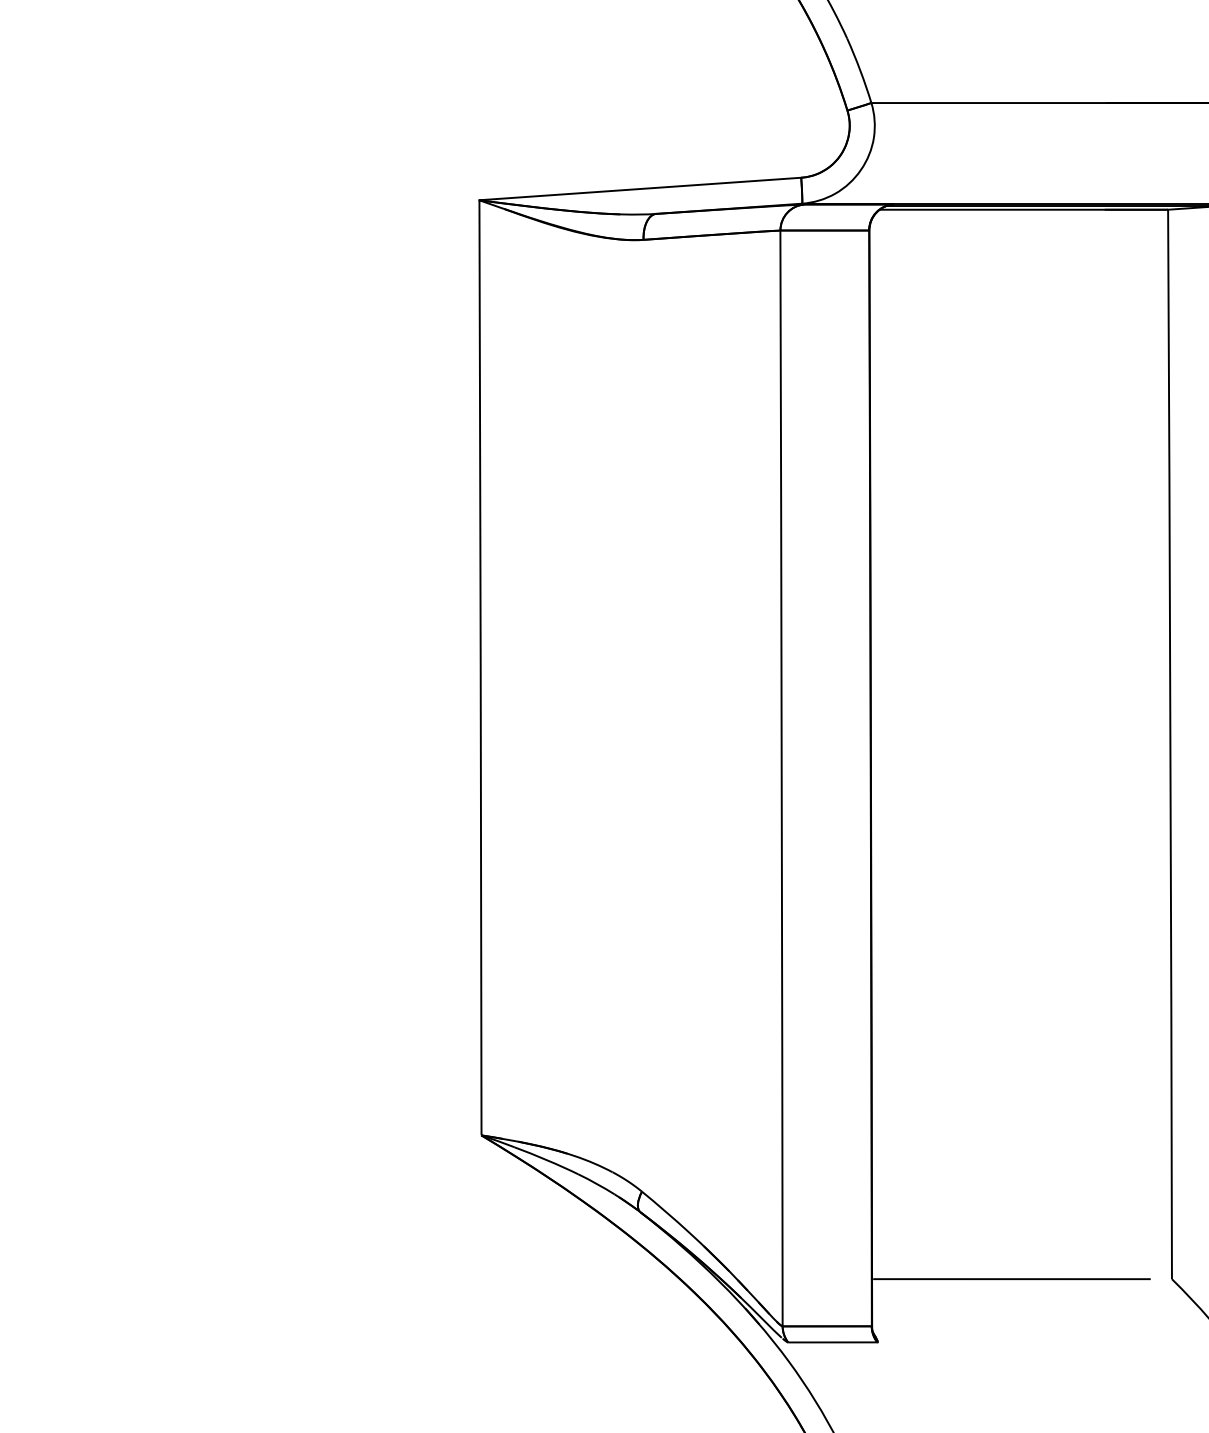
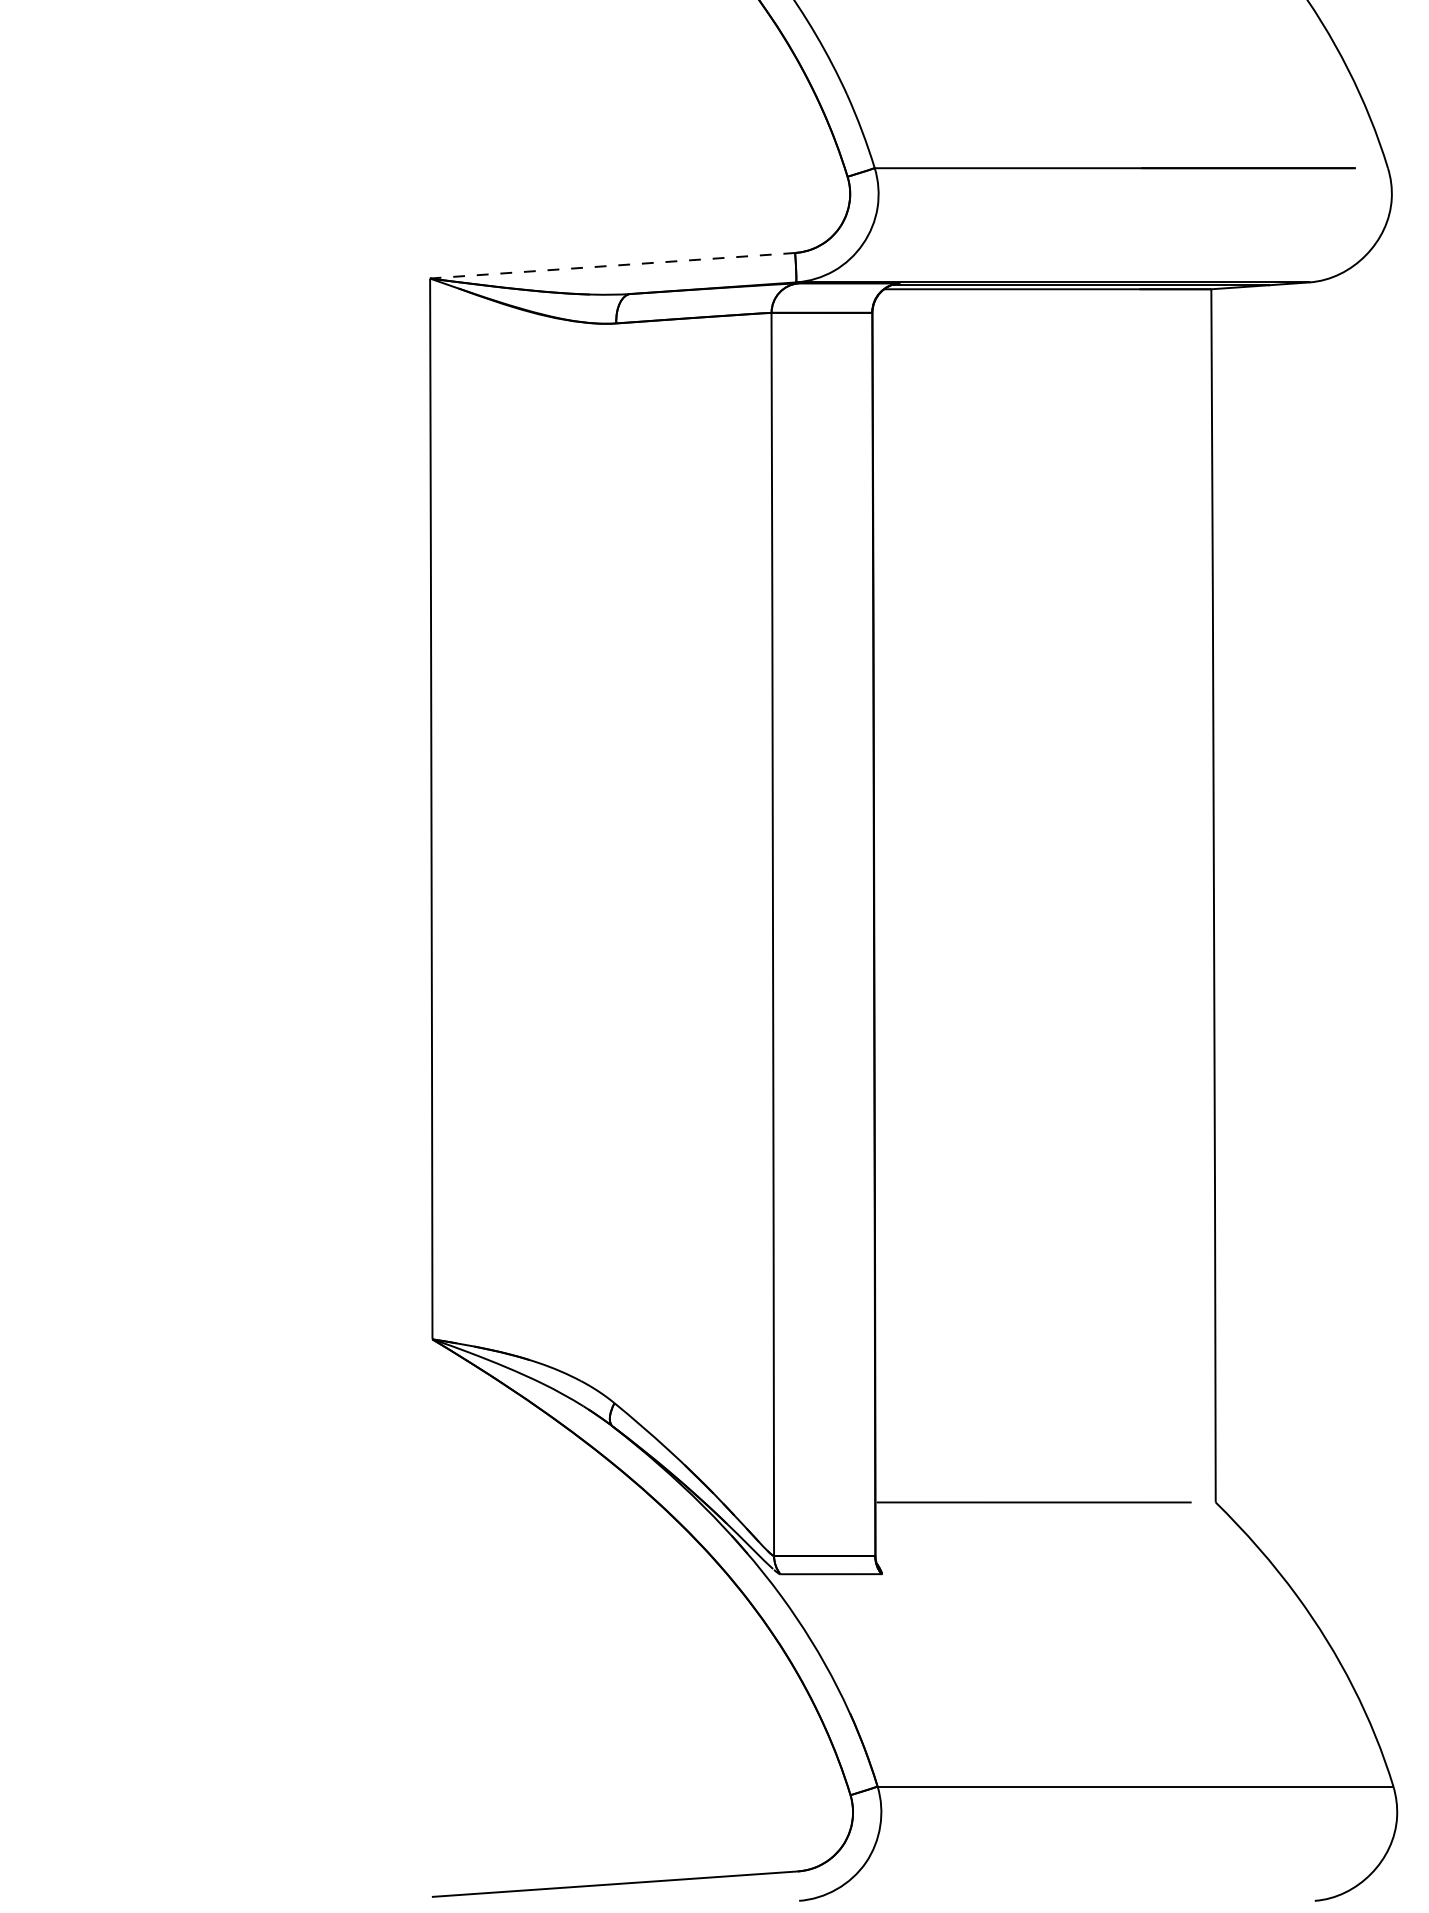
line: (640, 188) -> (612, 265), solid -> dashed

